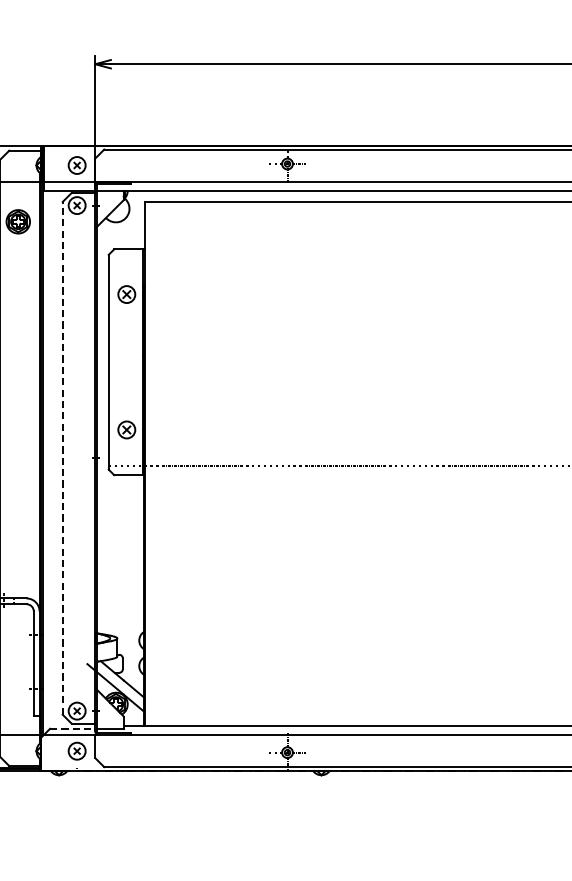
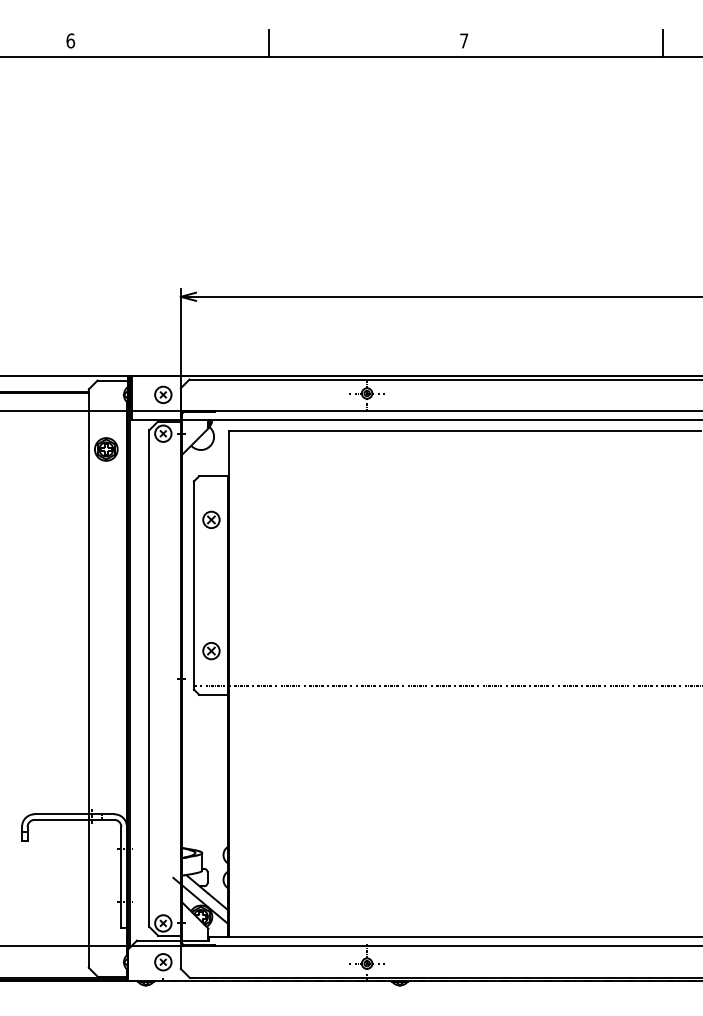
line: (62, 458) -> (149, 678), dashed -> solid
line: (72, 728) -> (158, 940), dashed -> solid

